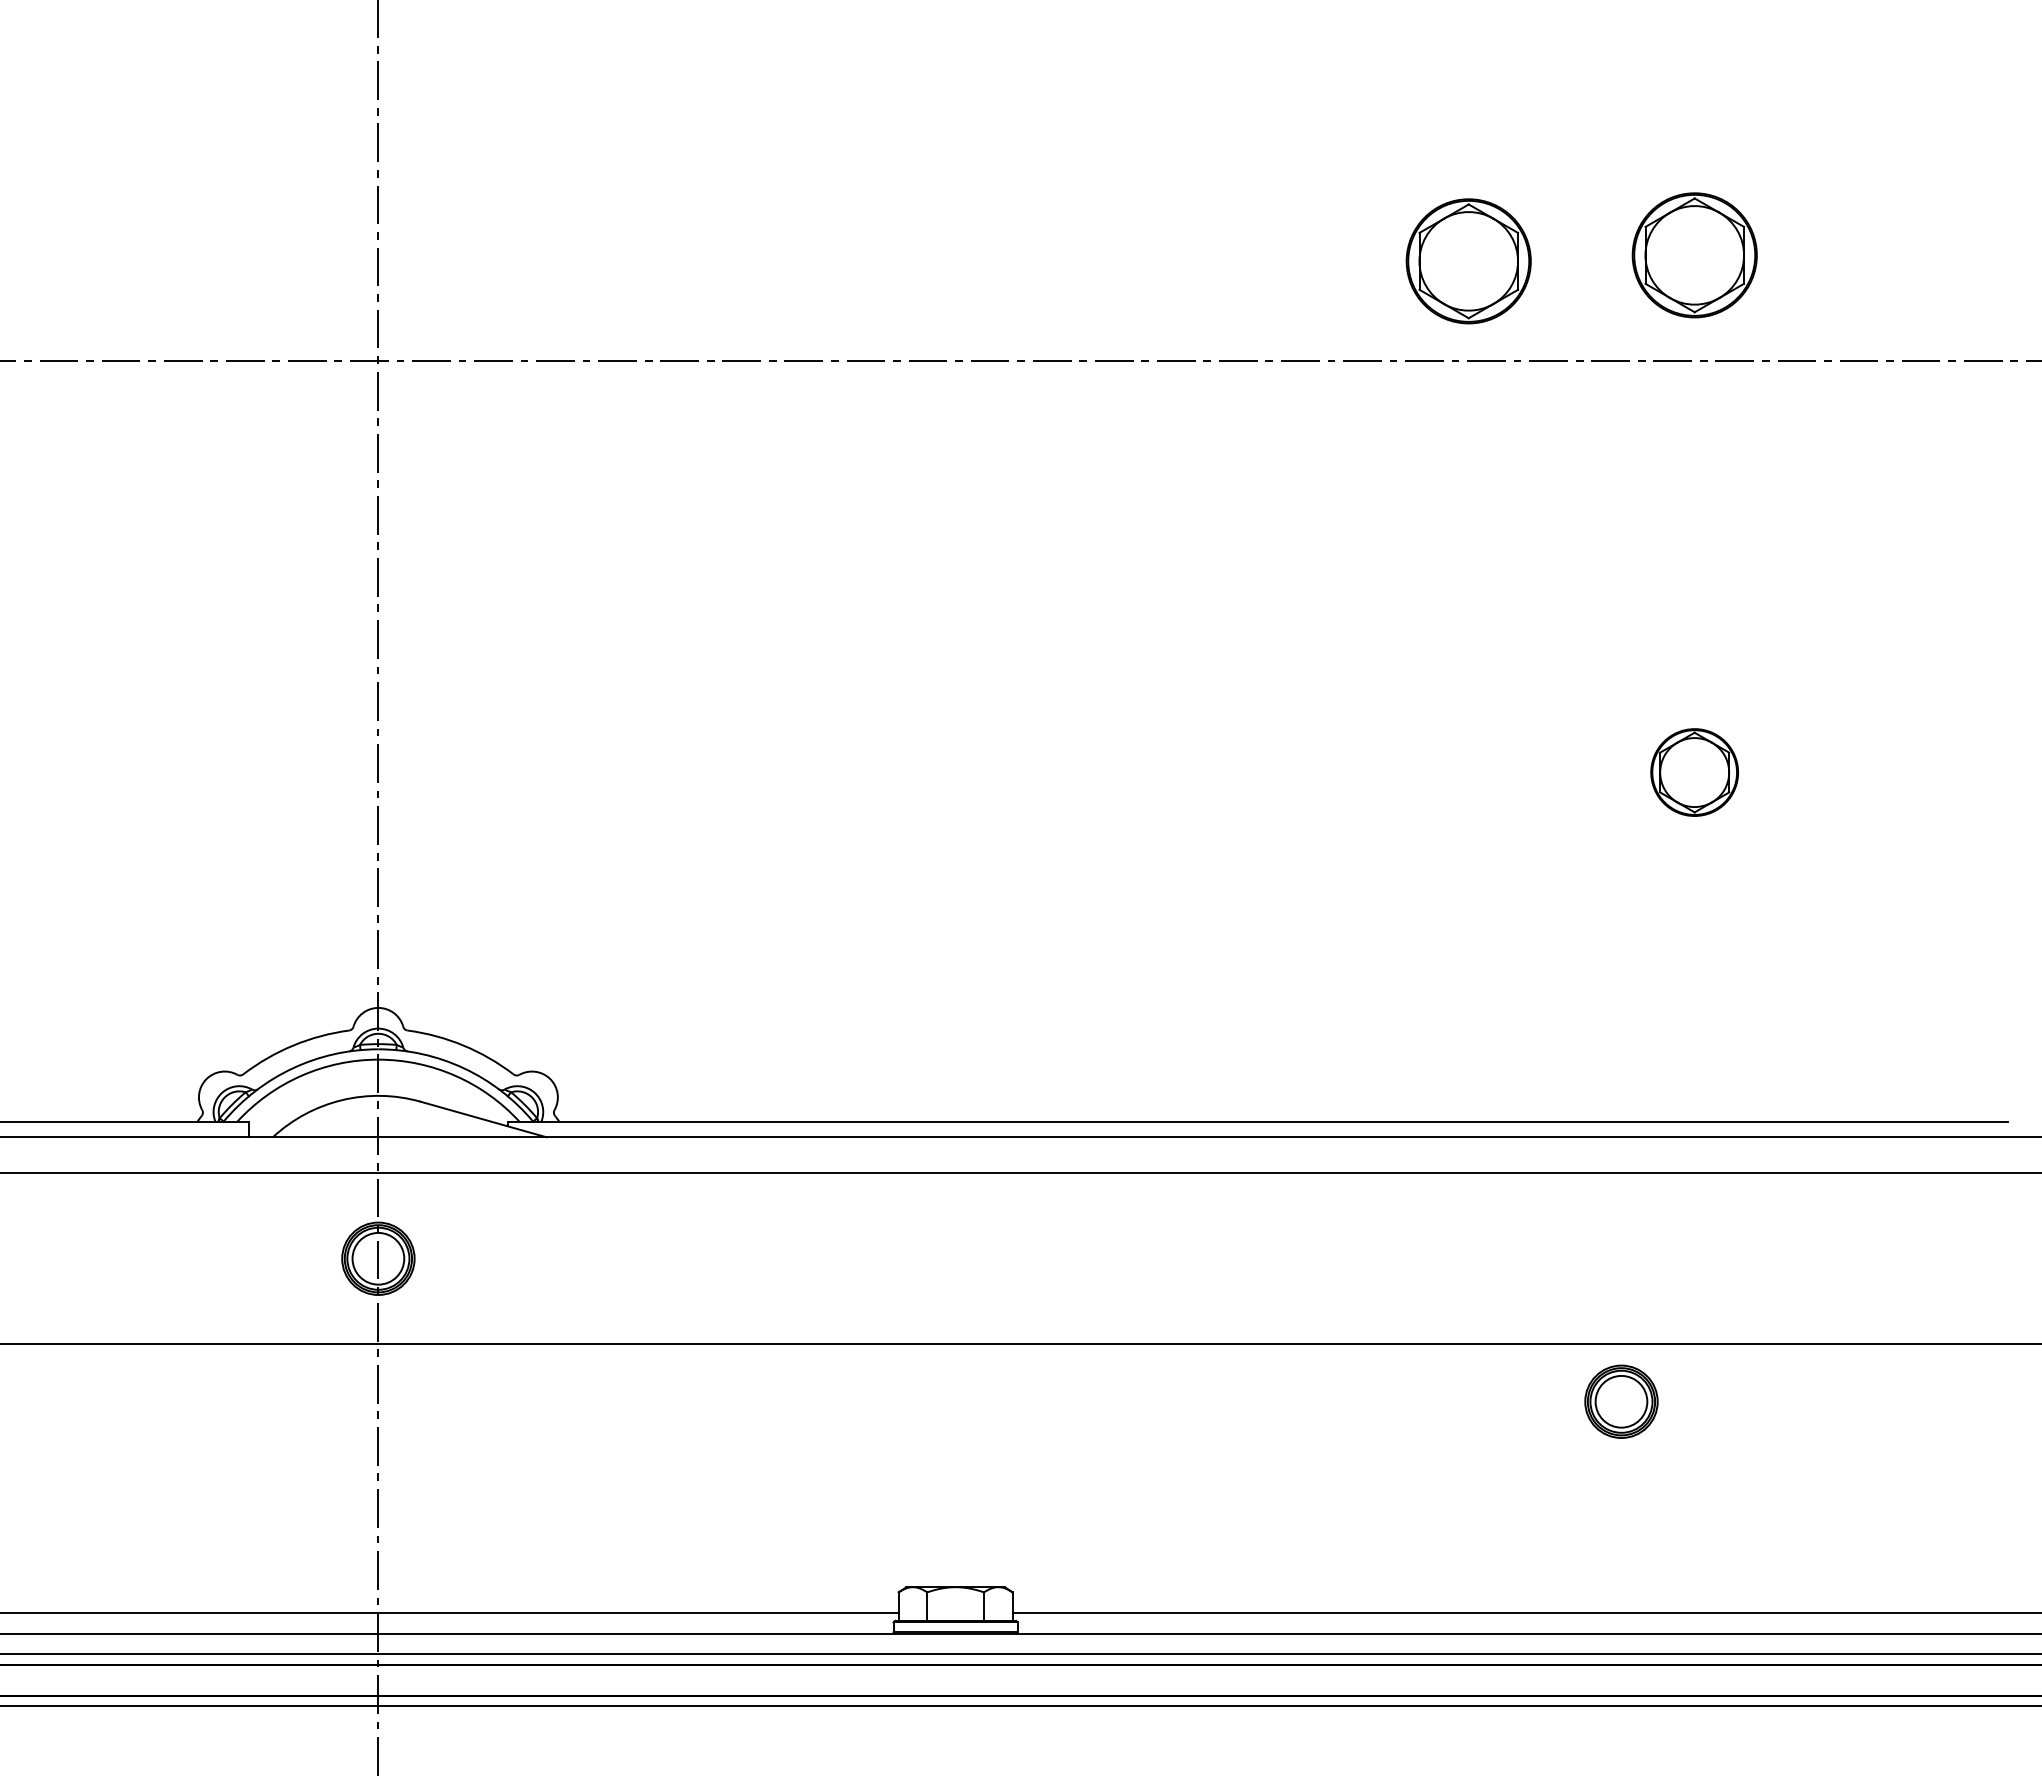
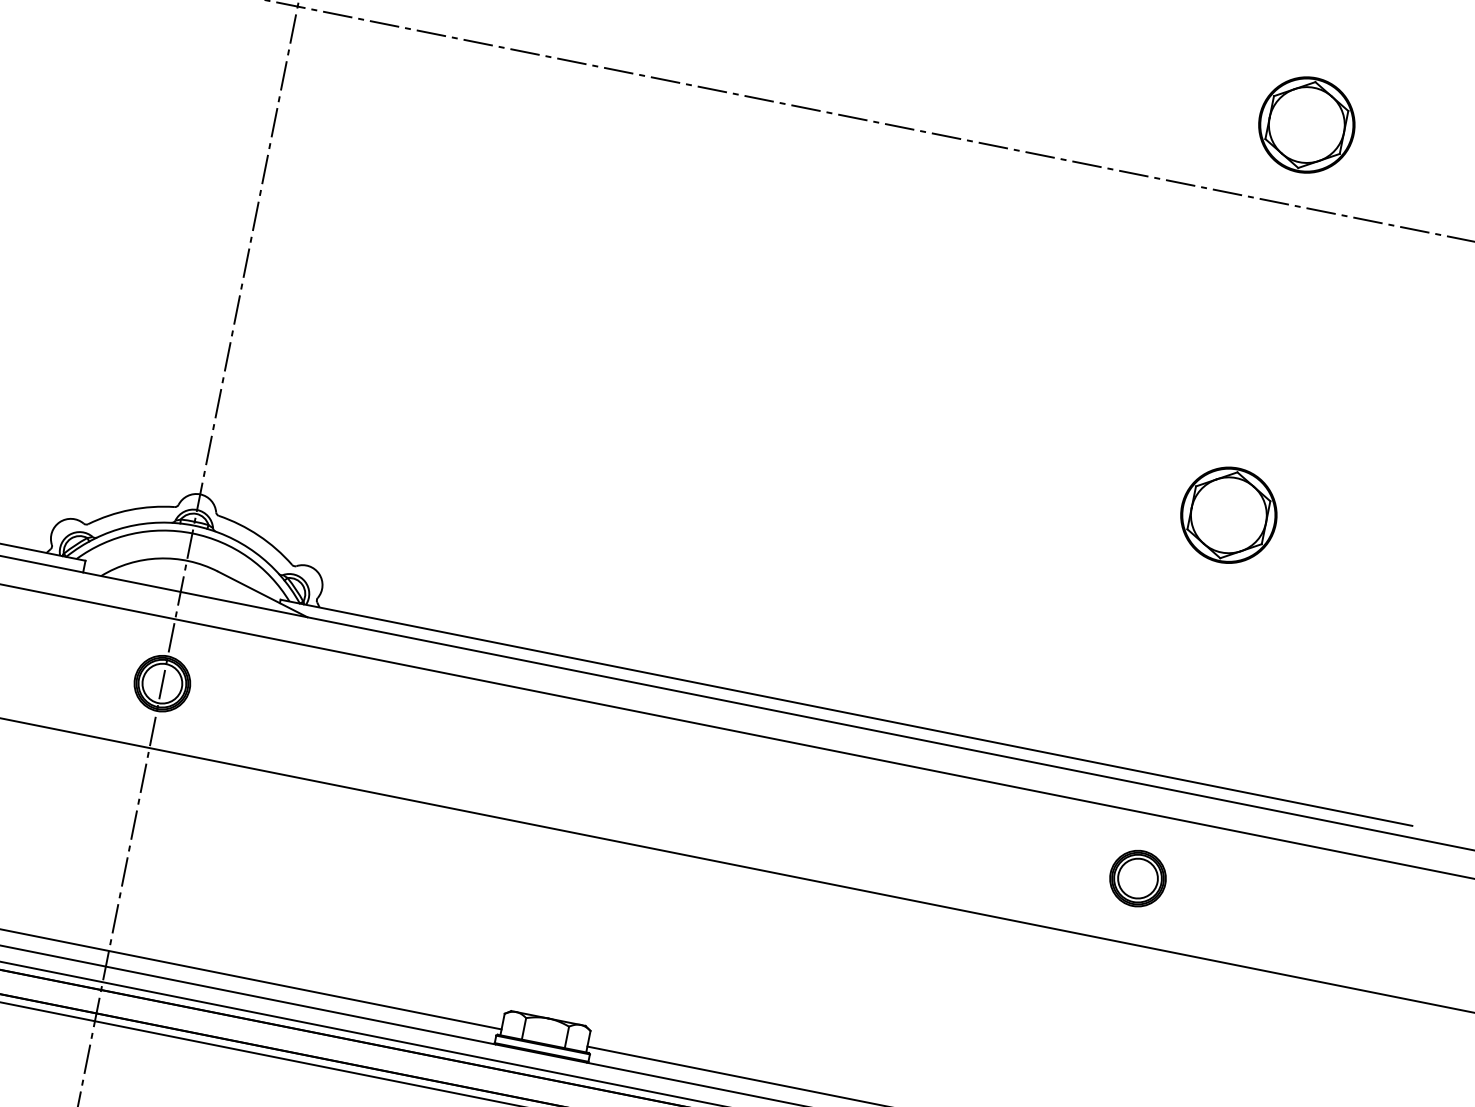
part: (1468, 261) -> (1135, 95), removed
part: (1694, 772) -> (1228, 515), size x1.43
part: (1621, 1401) -> (1138, 878), moved

